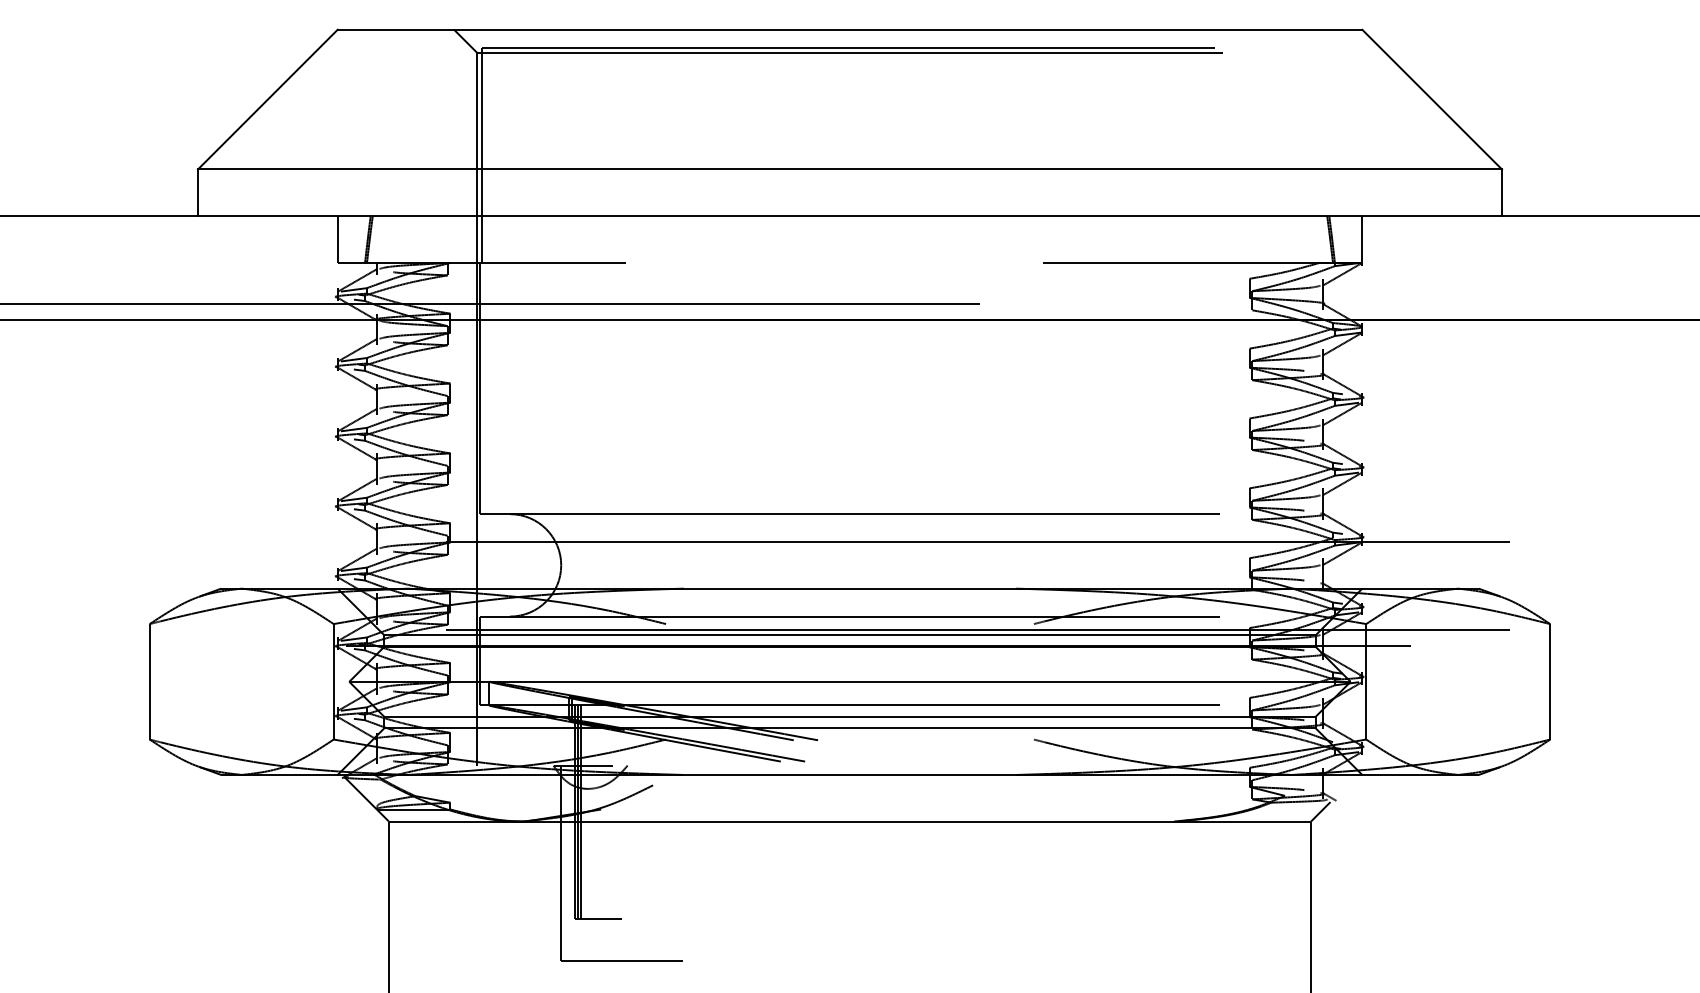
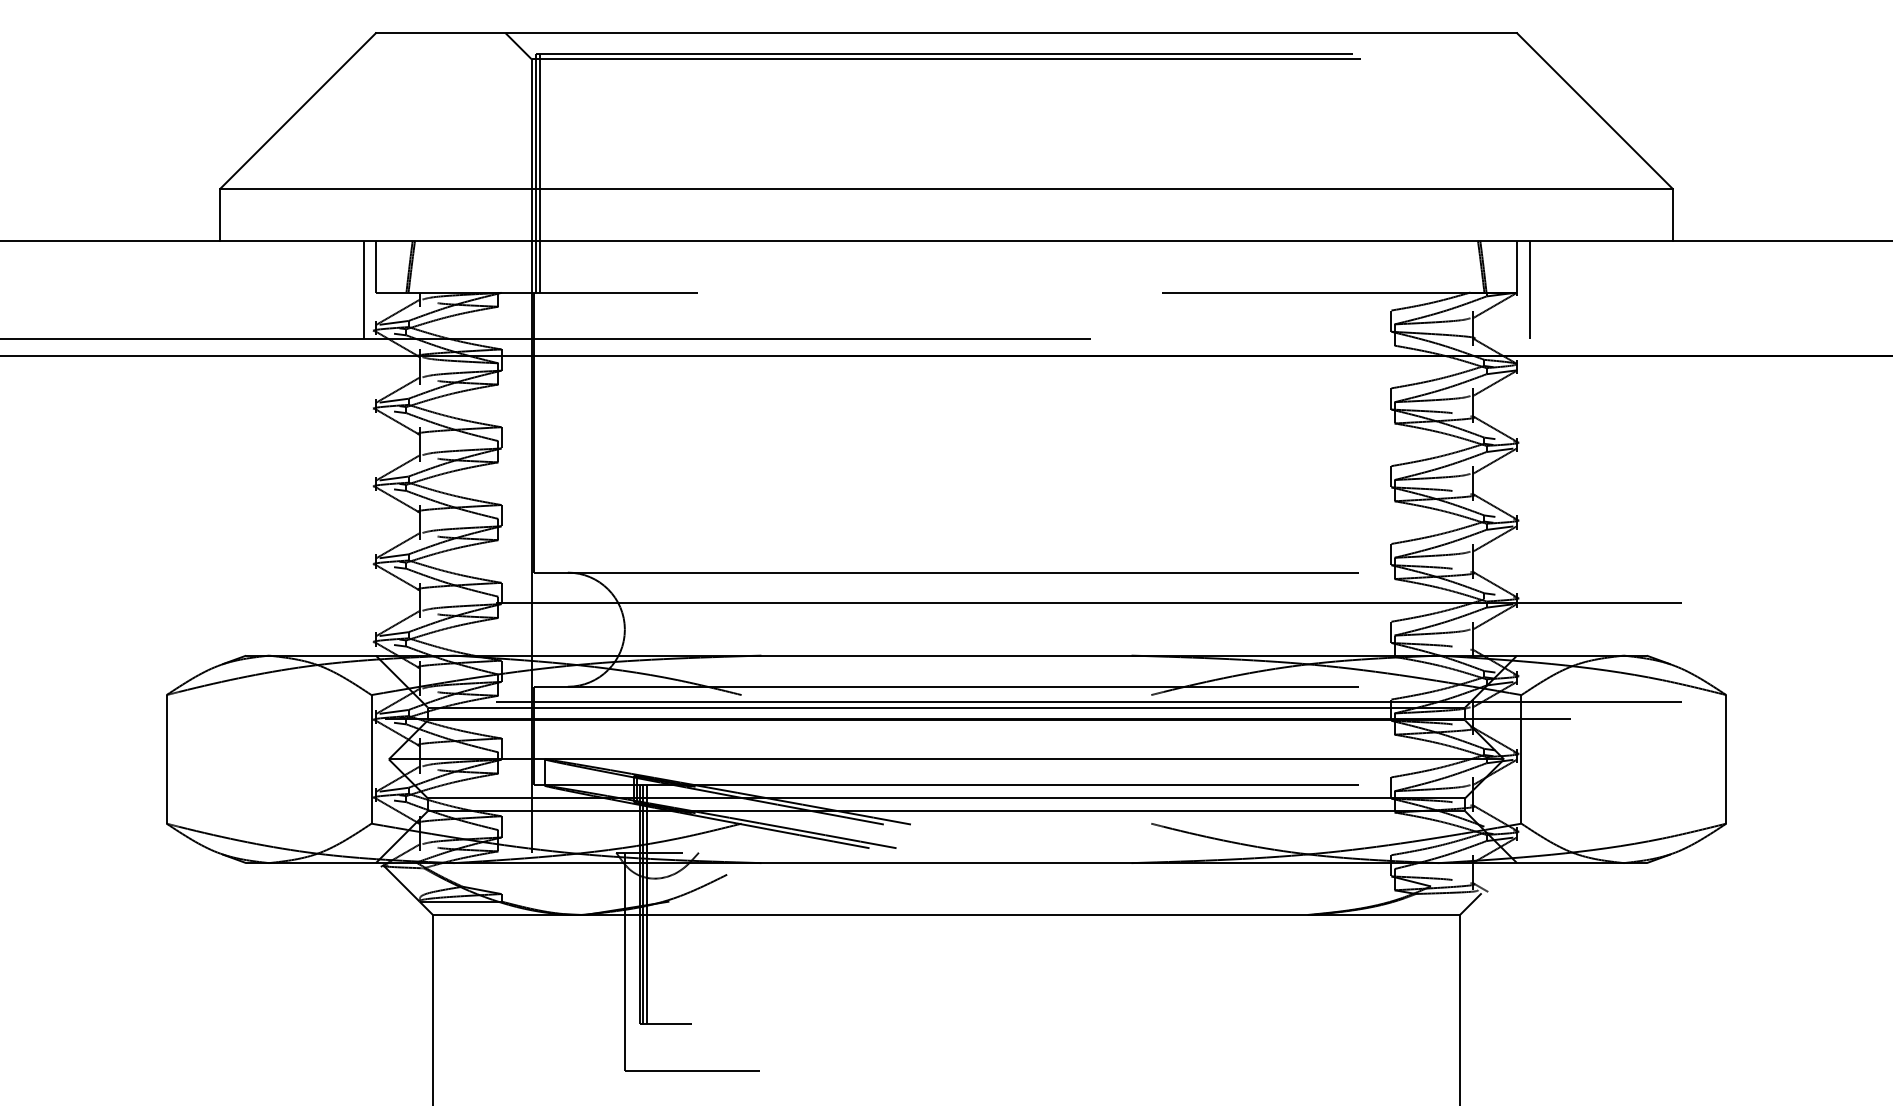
line: (485, 154) -> (540, 172), added
line: (326, 259) -> (363, 289), added
line: (1373, 259) -> (1529, 289), added

